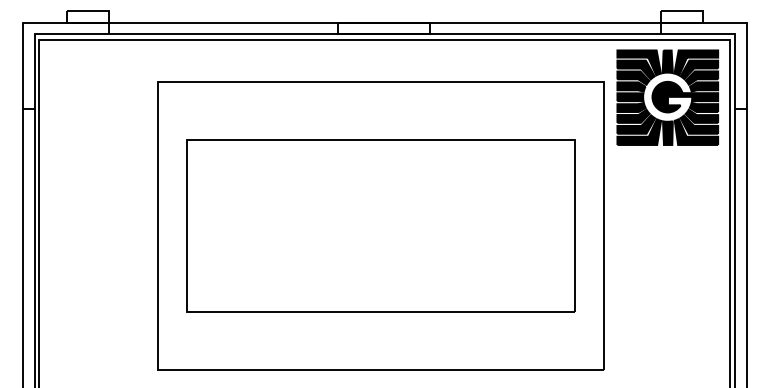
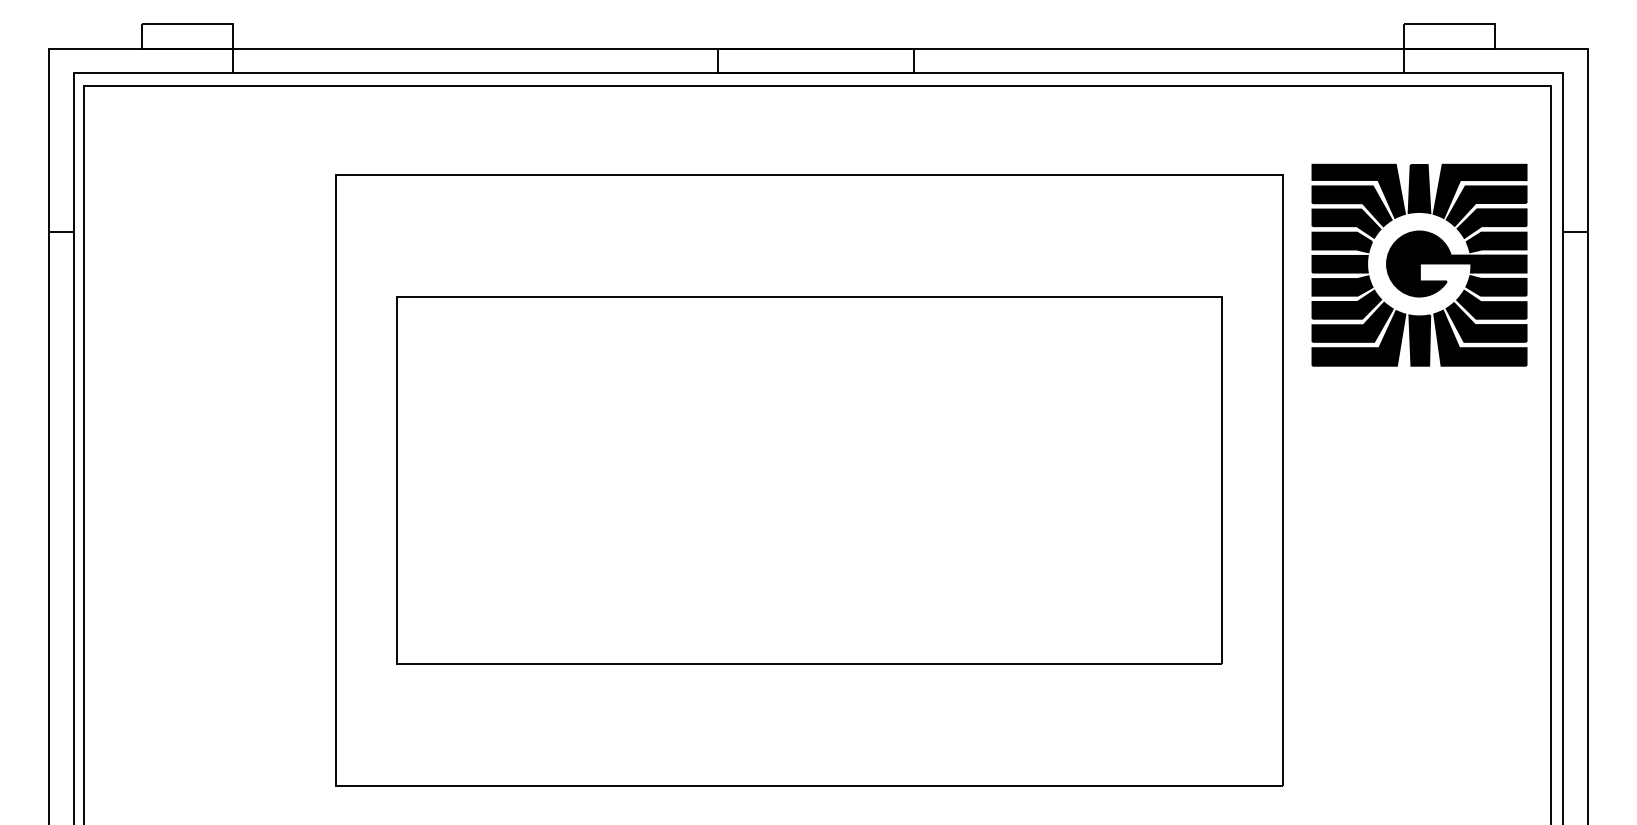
part: (667, 97) -> (1418, 264), moved

